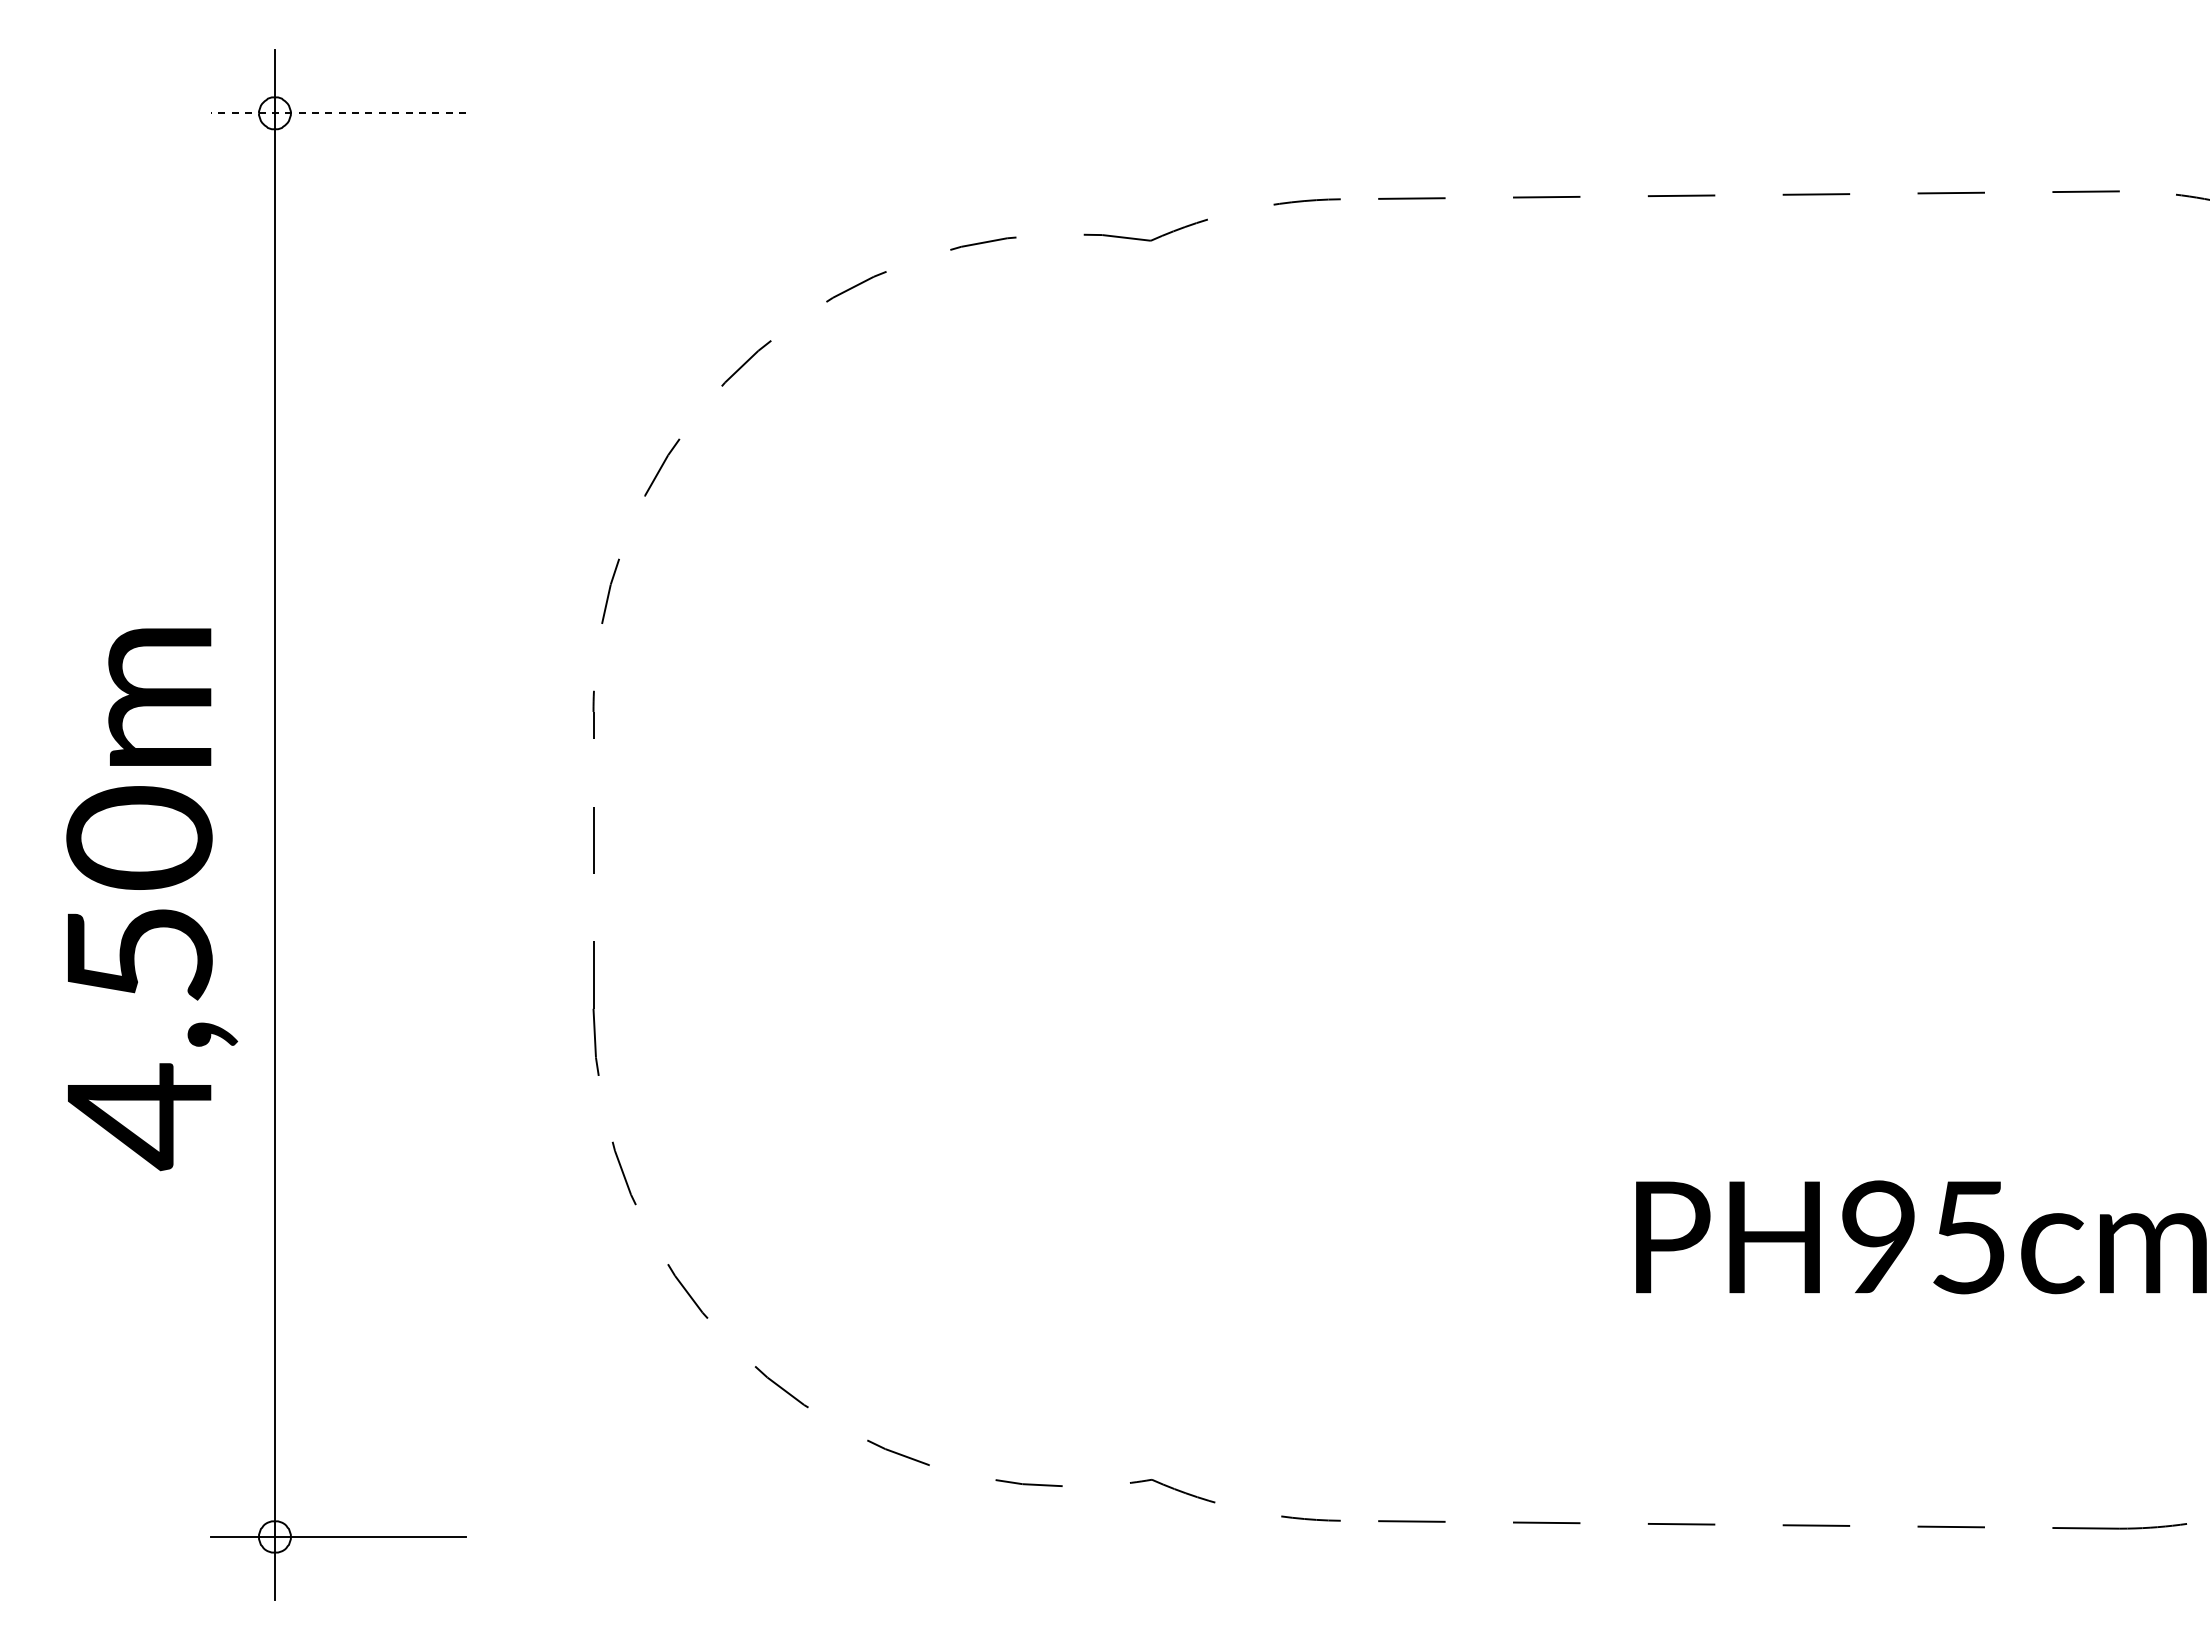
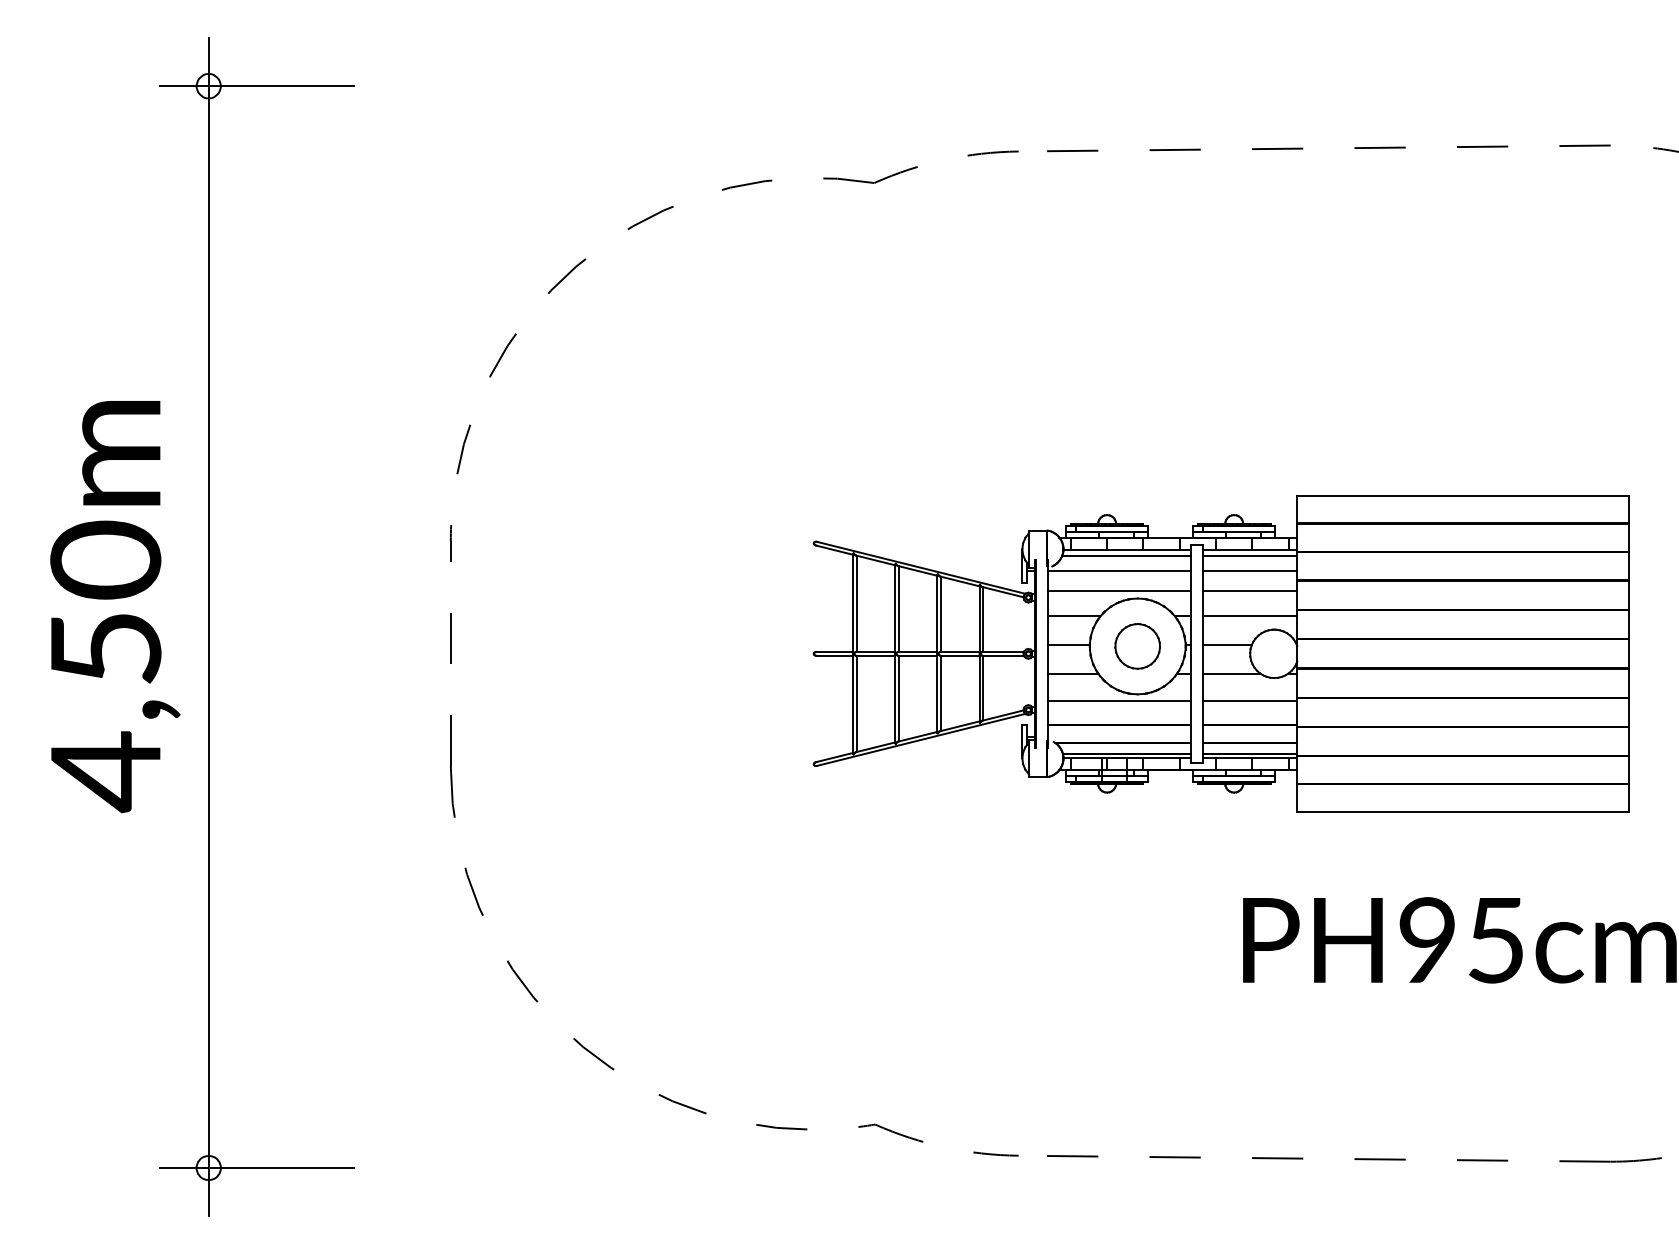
line: (338, 113) -> (257, 86), dashed -> solid
part: (1607, 860) -> (1221, 653), added
text: (152, 899) -> (115, 606), moved

